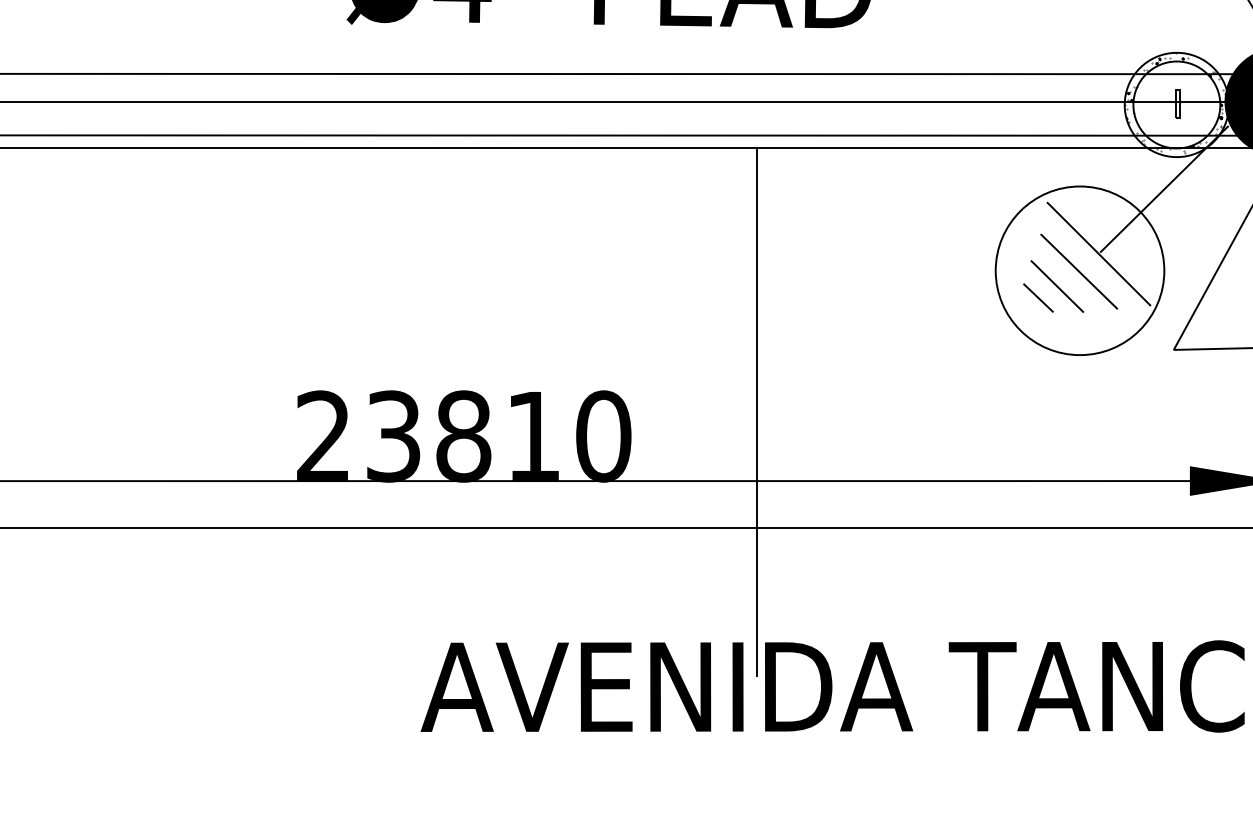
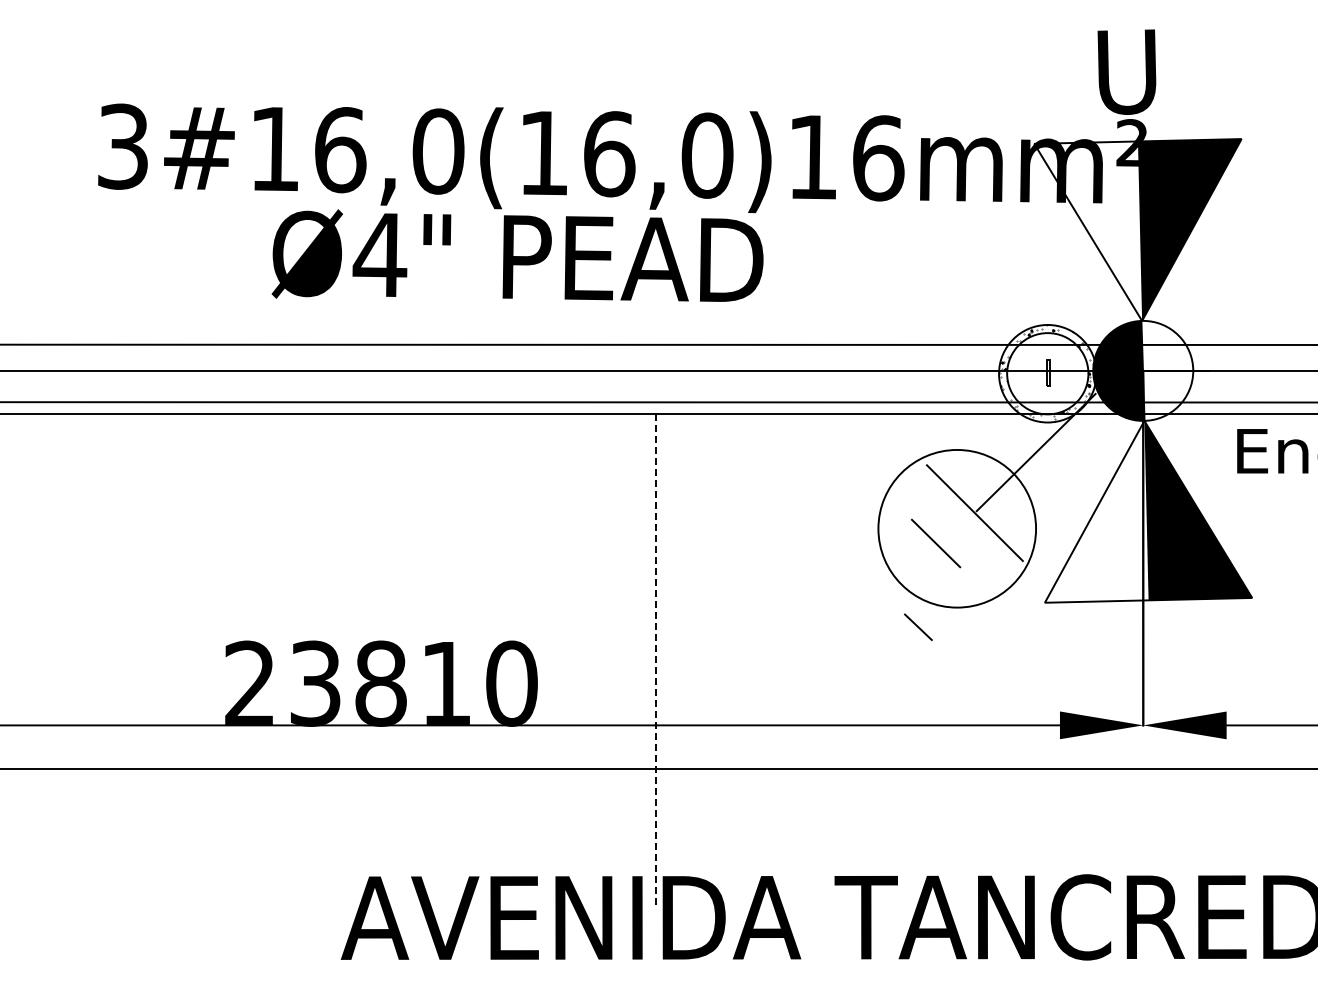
line: (1079, 271) -> (956, 529), removed
line: (1038, 297) -> (918, 626), moved
line: (757, 411) -> (655, 660), solid -> dashed

